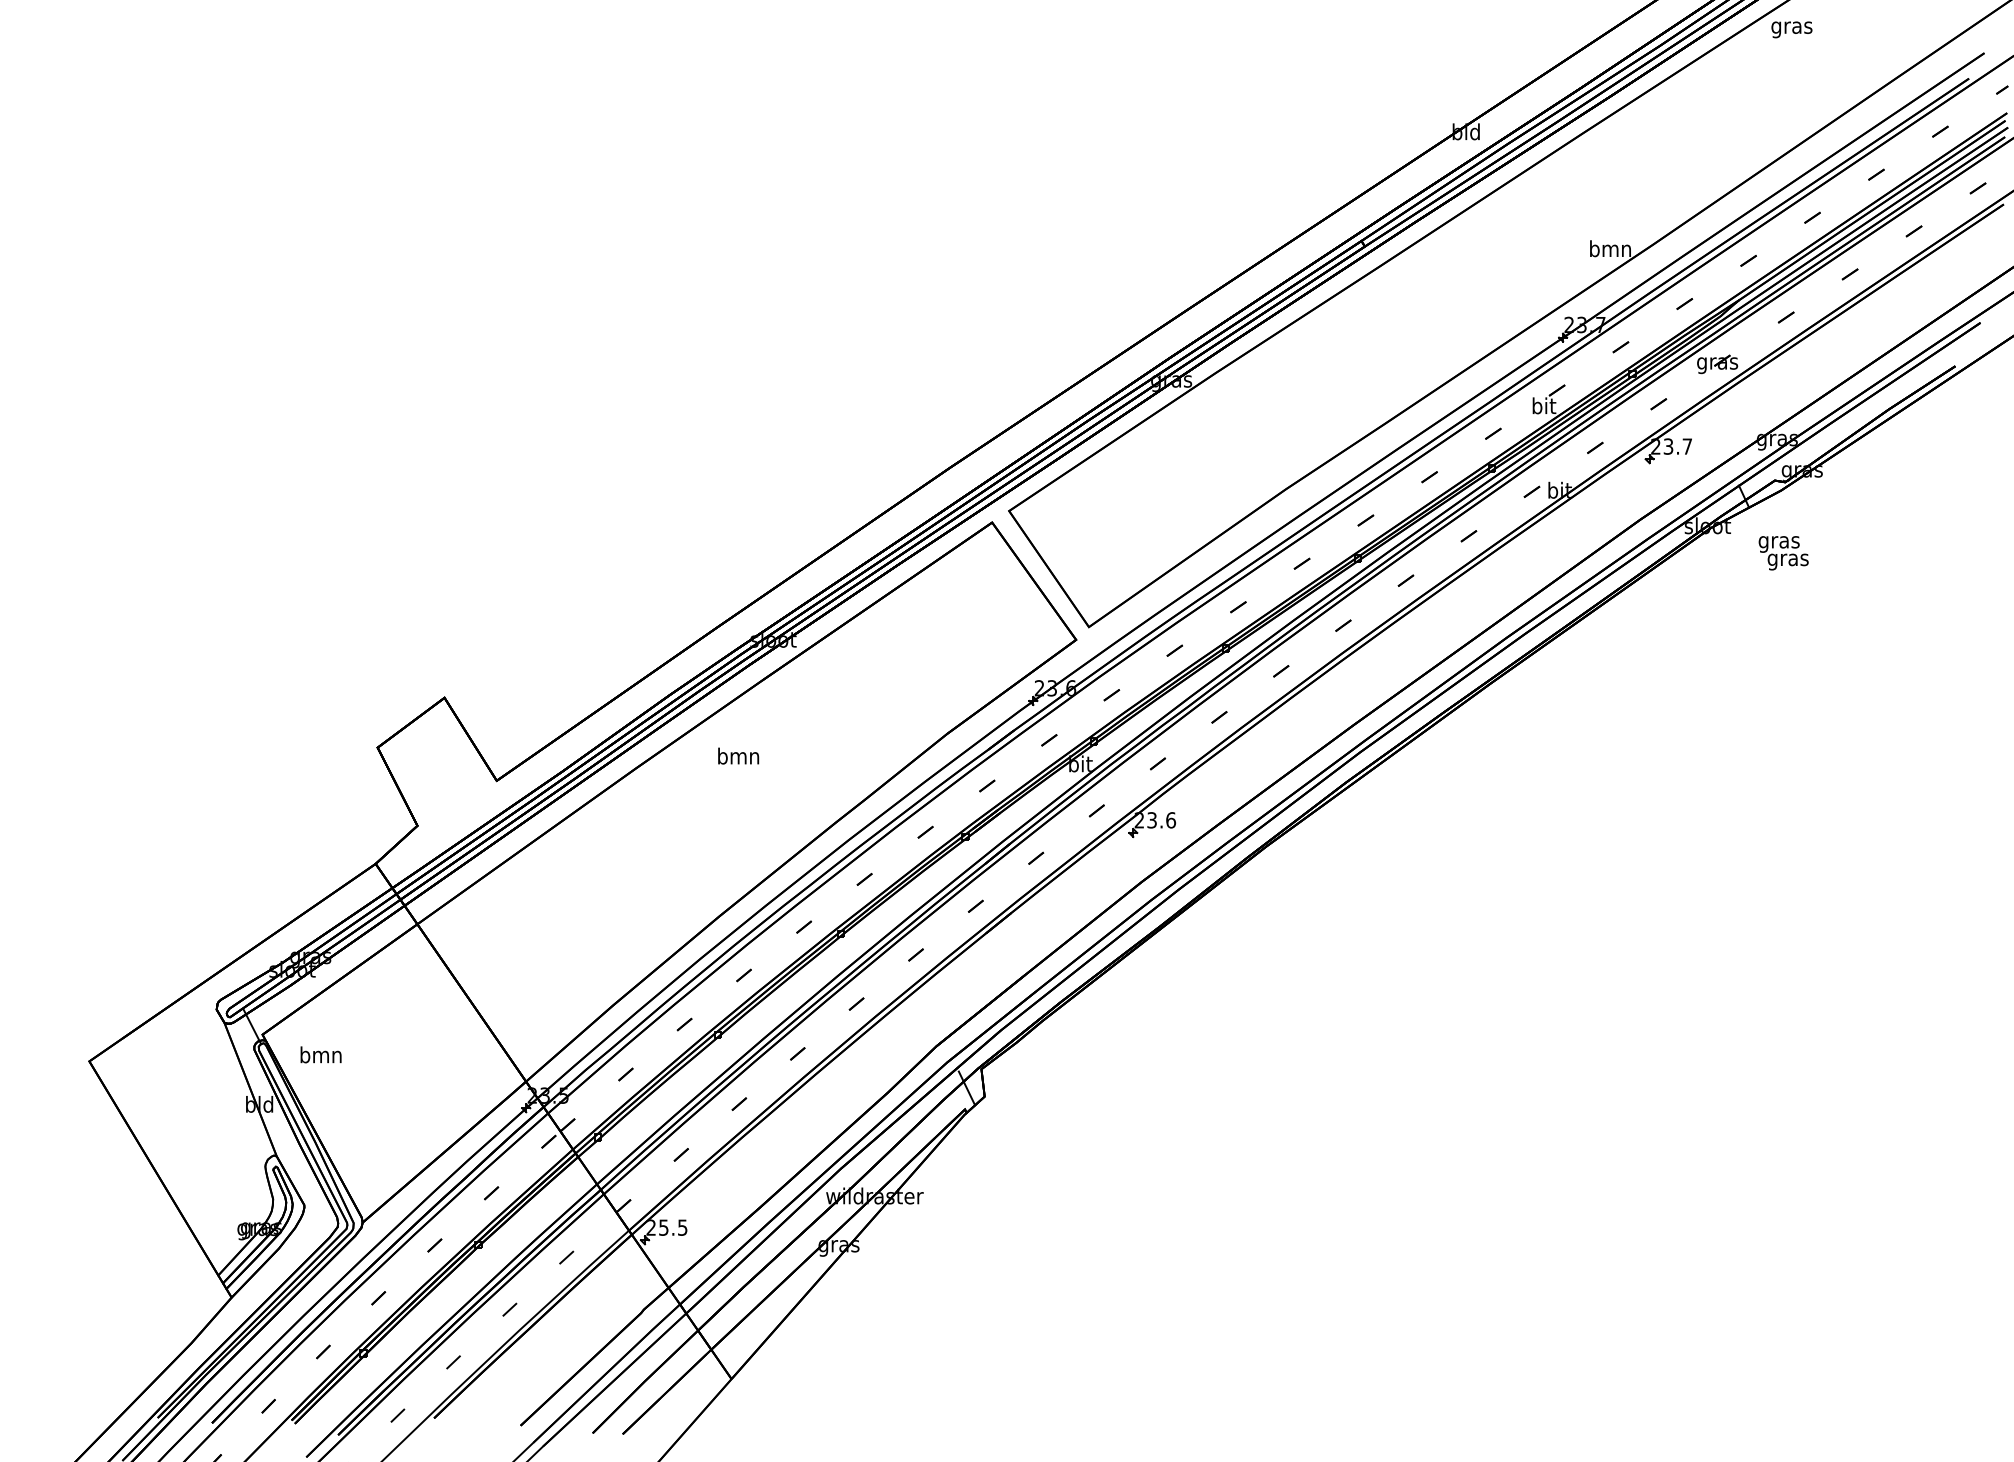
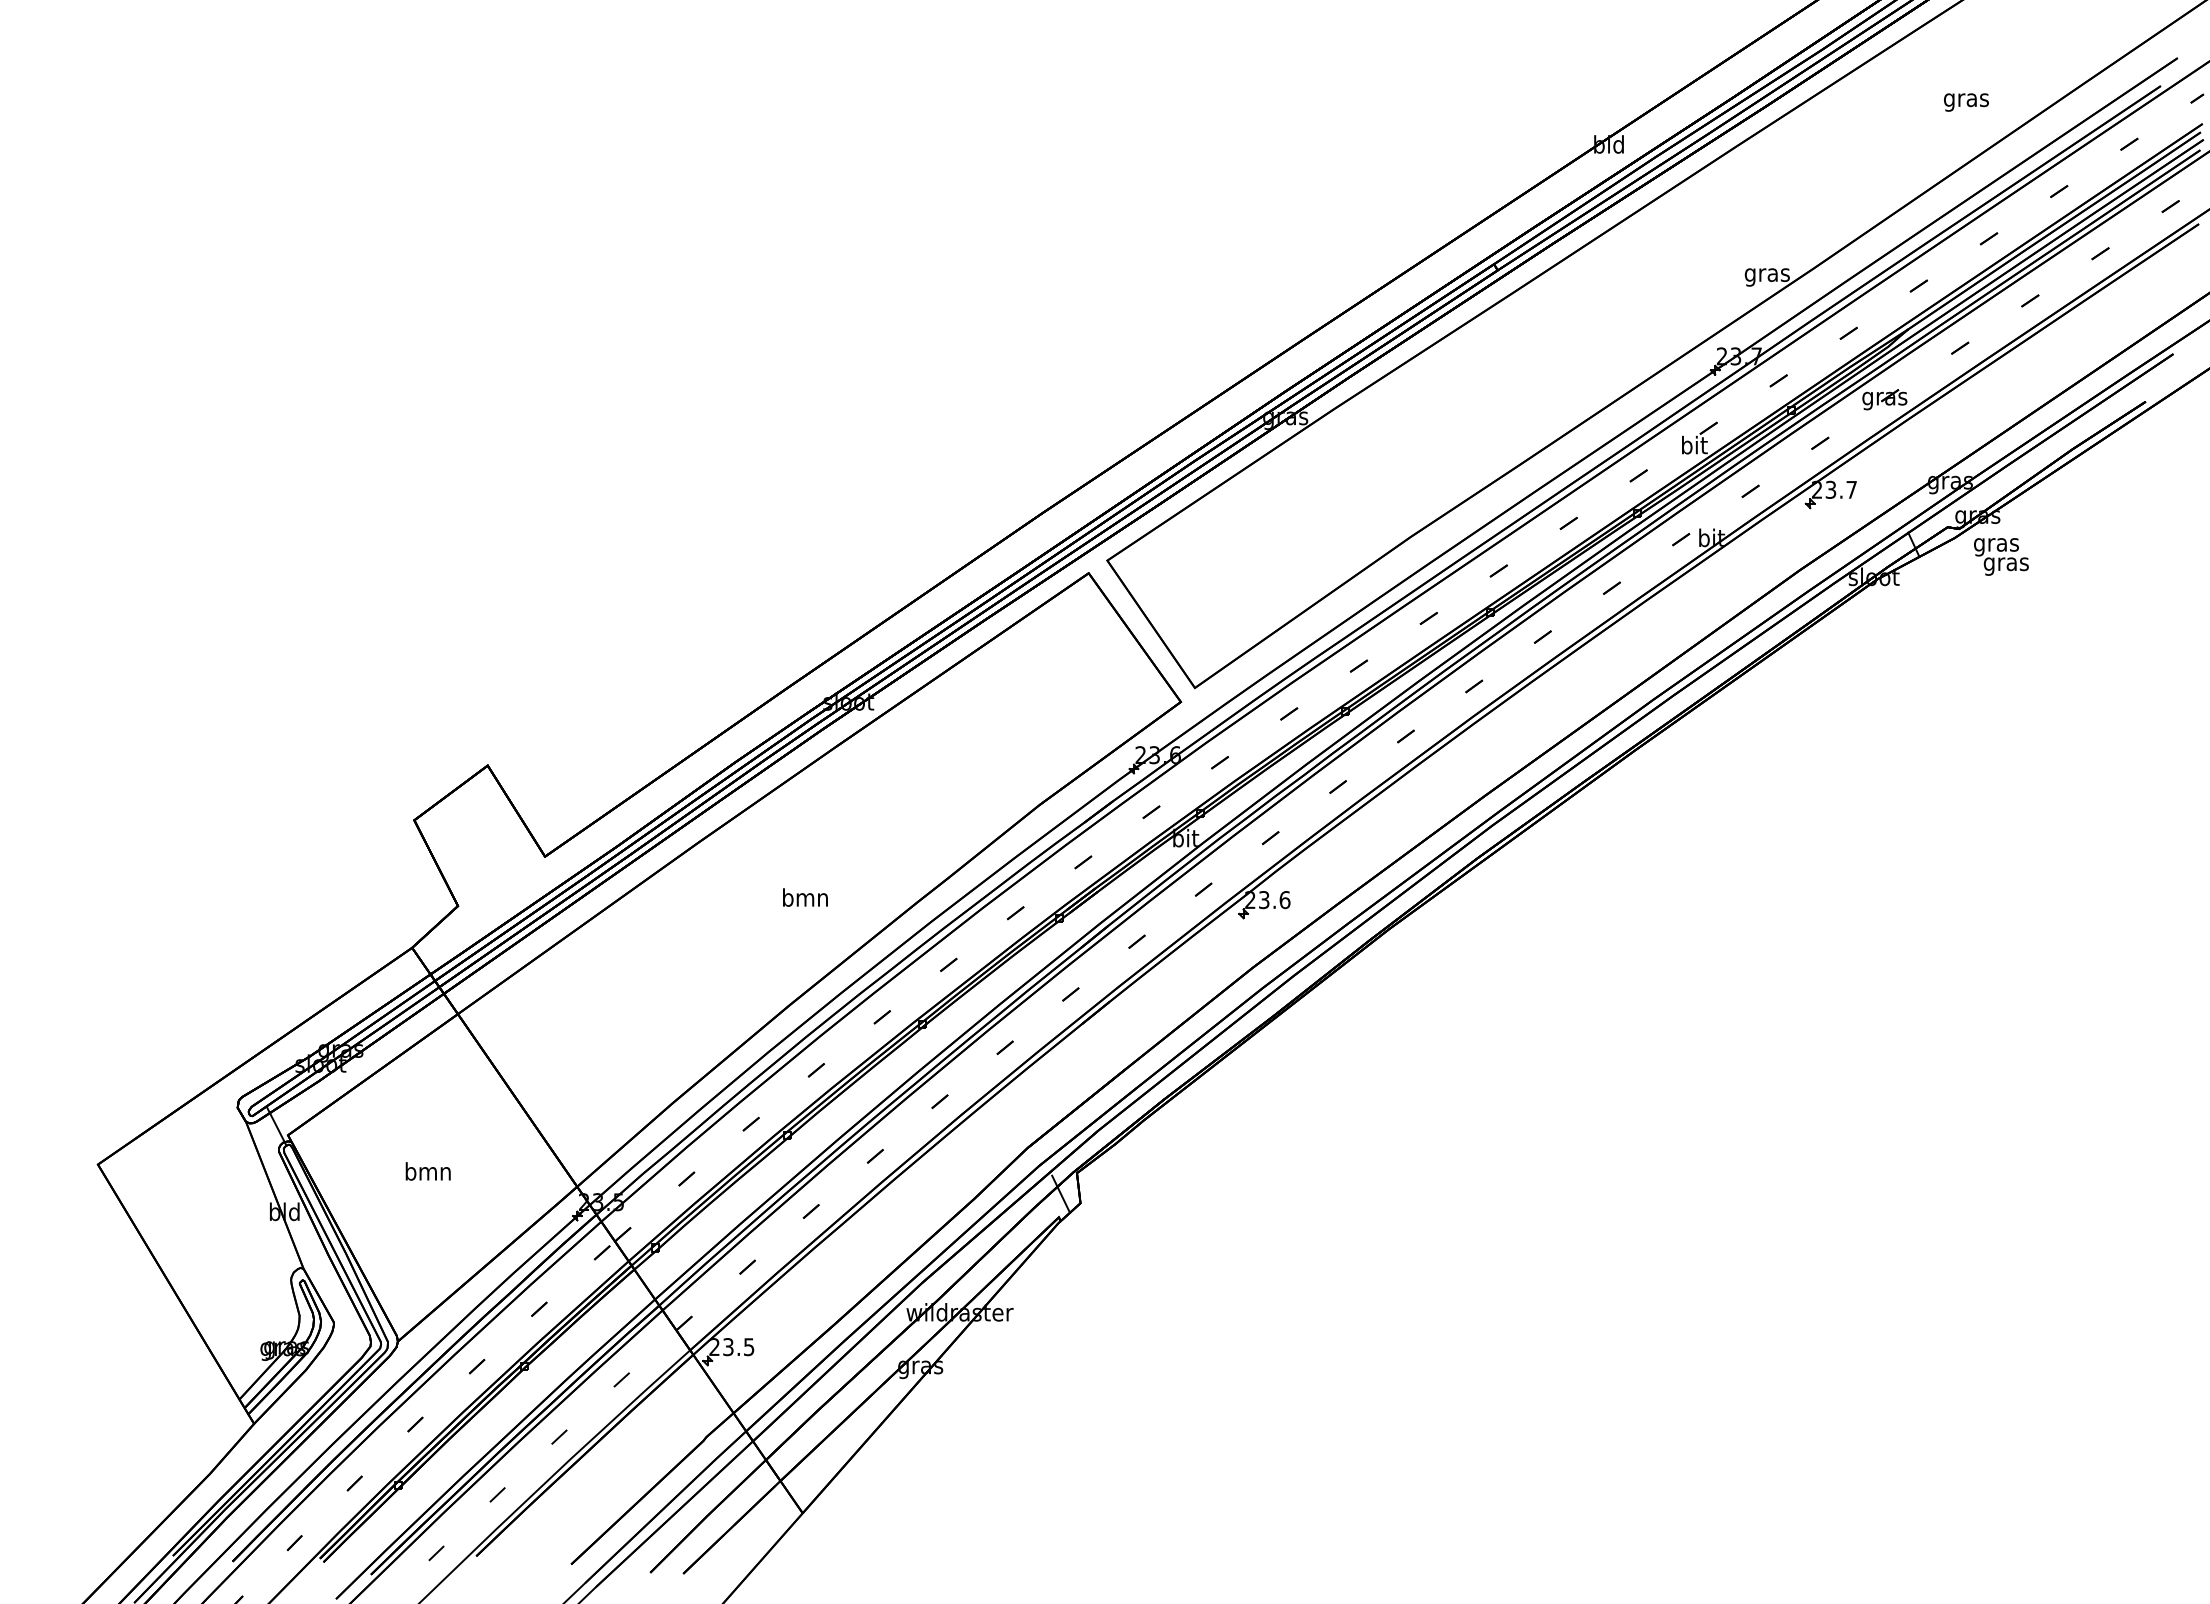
text: (1791, 29) -> (1966, 102), moved
text: (1609, 250) -> (1766, 274), bmn -> gras
text: (1783, 552) -> (2001, 556), moved
text: (738, 756) -> (805, 897), moved
text: (320, 1054) -> (427, 1171), moved
text: (663, 1227) -> (728, 1346), 25.5 -> 23.5

